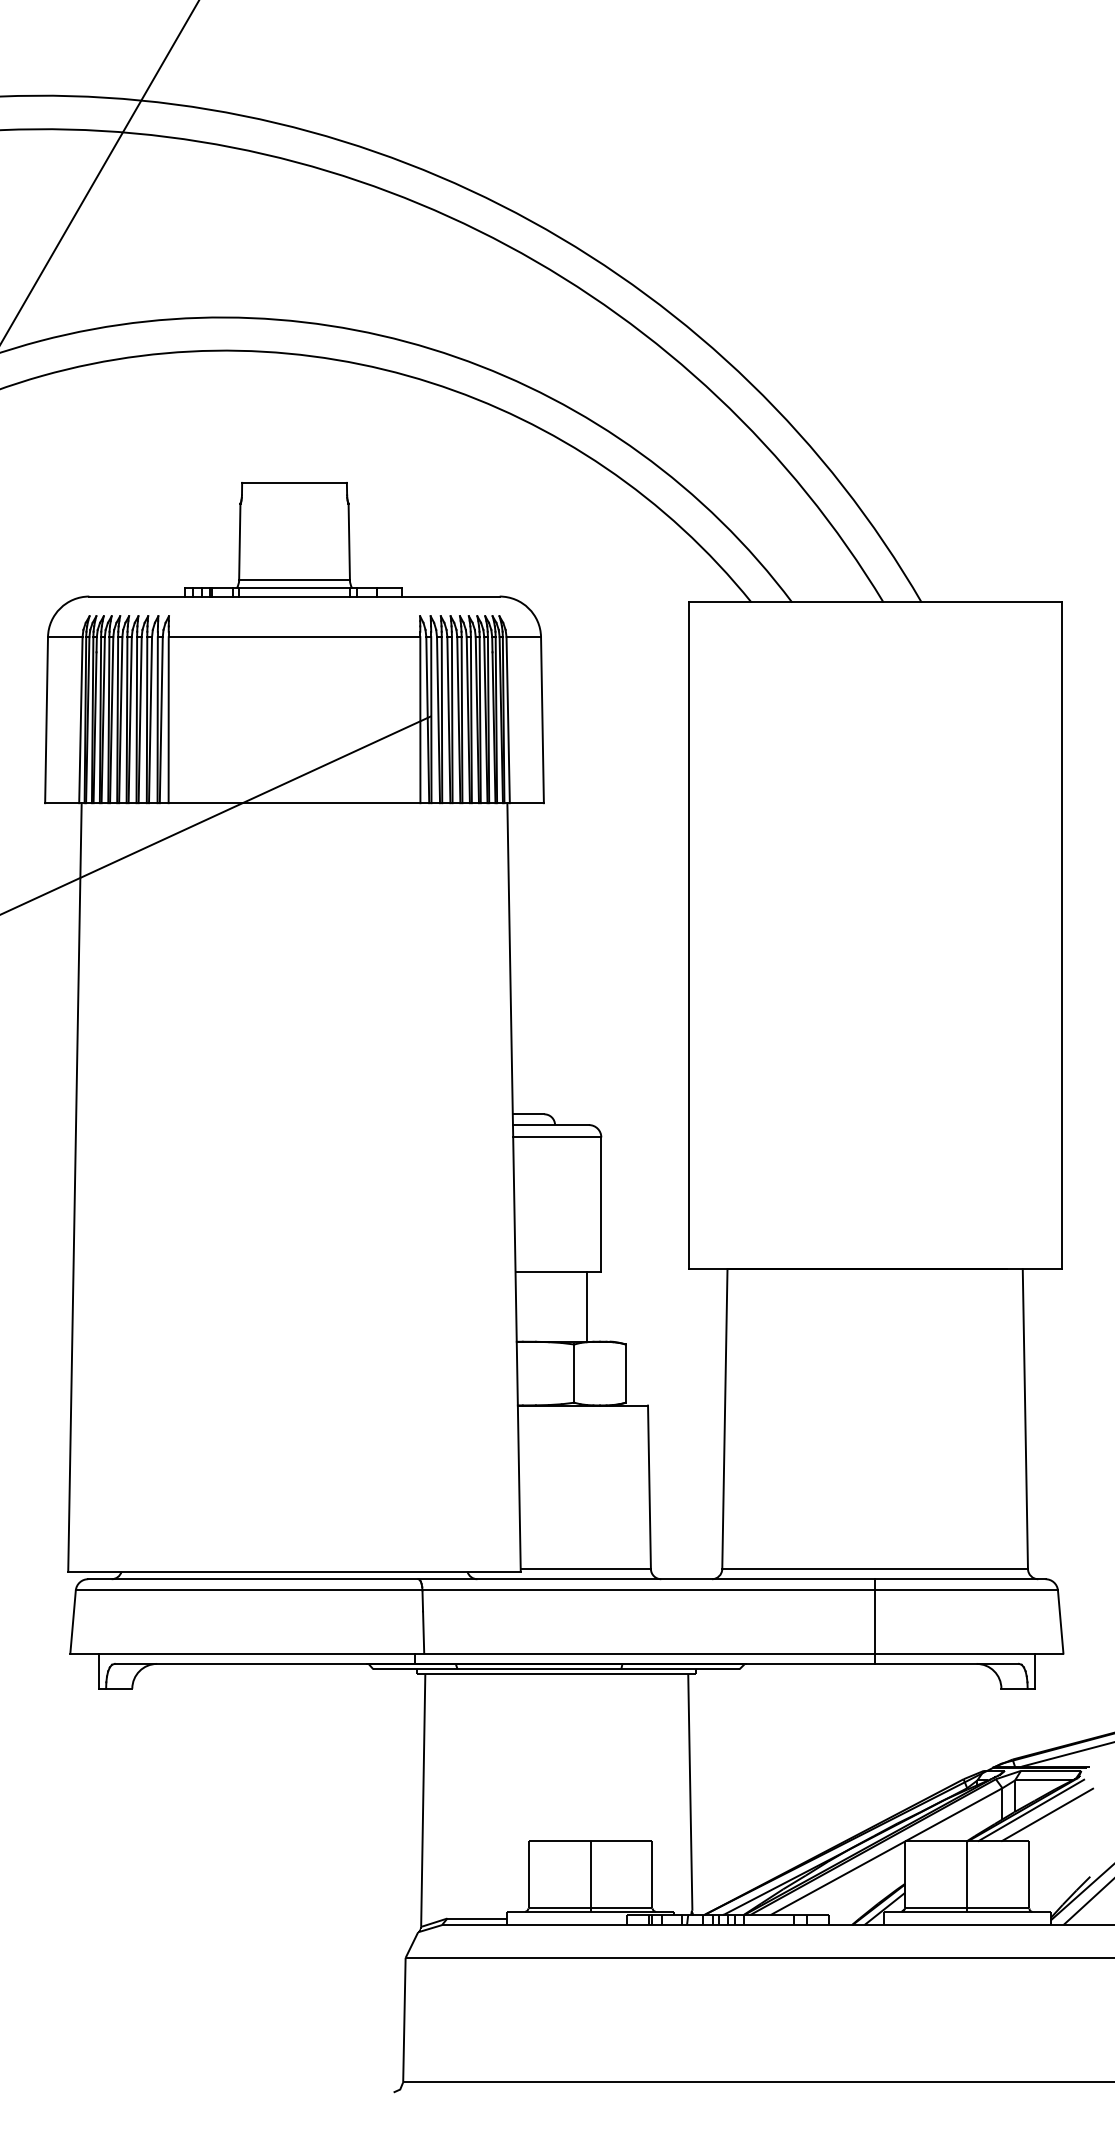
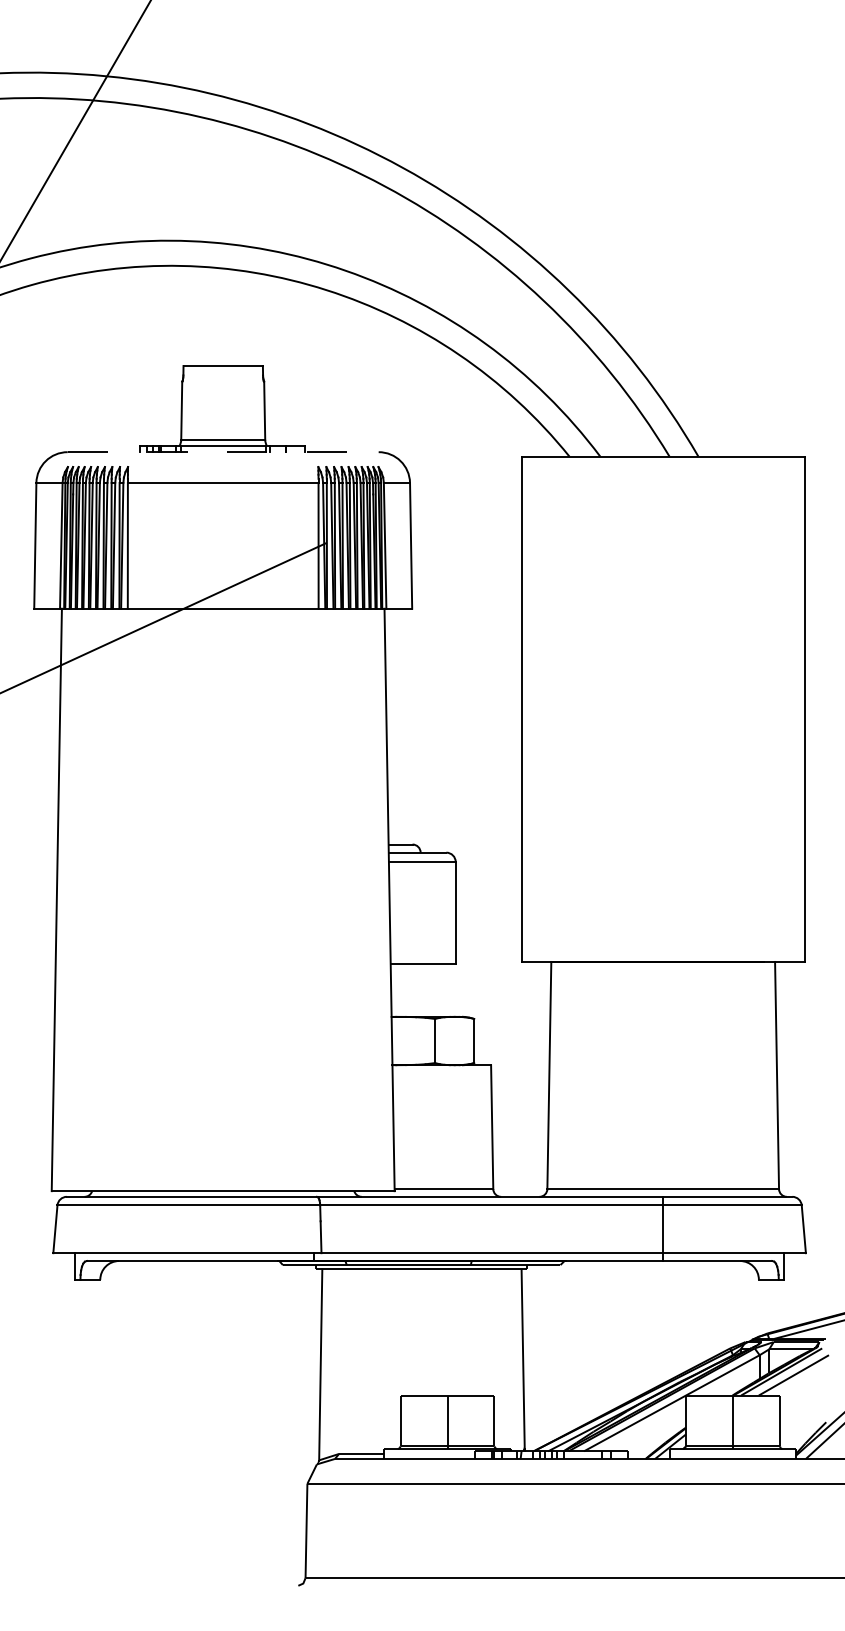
line: (295, 596) -> (223, 452), solid -> dashed
line: (587, 1306) -> (445, 990), removed

